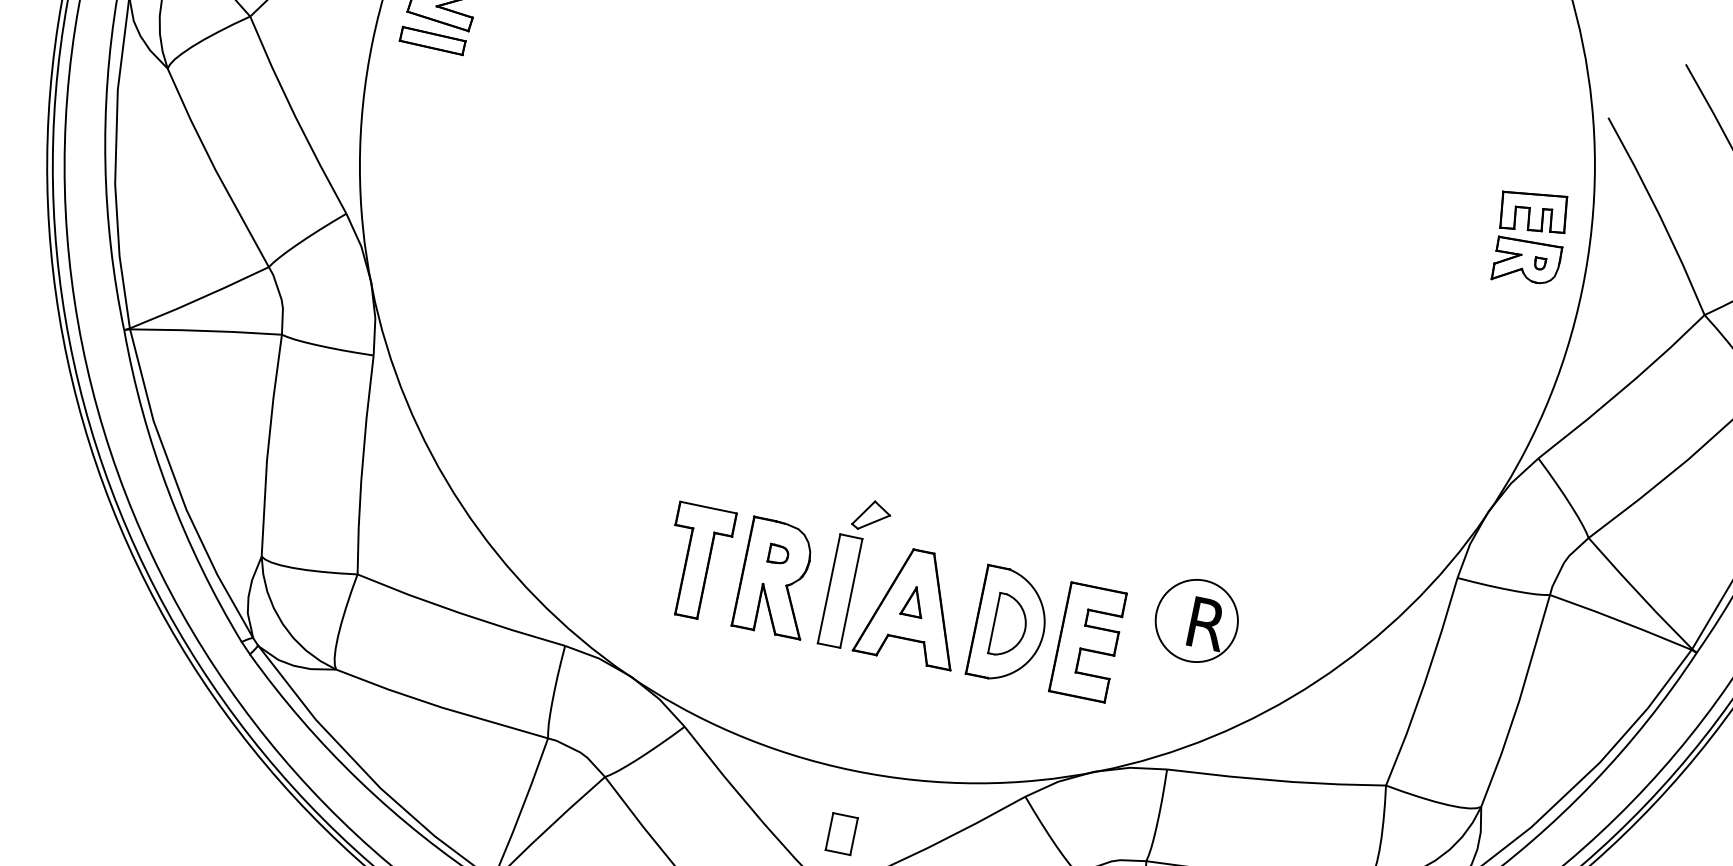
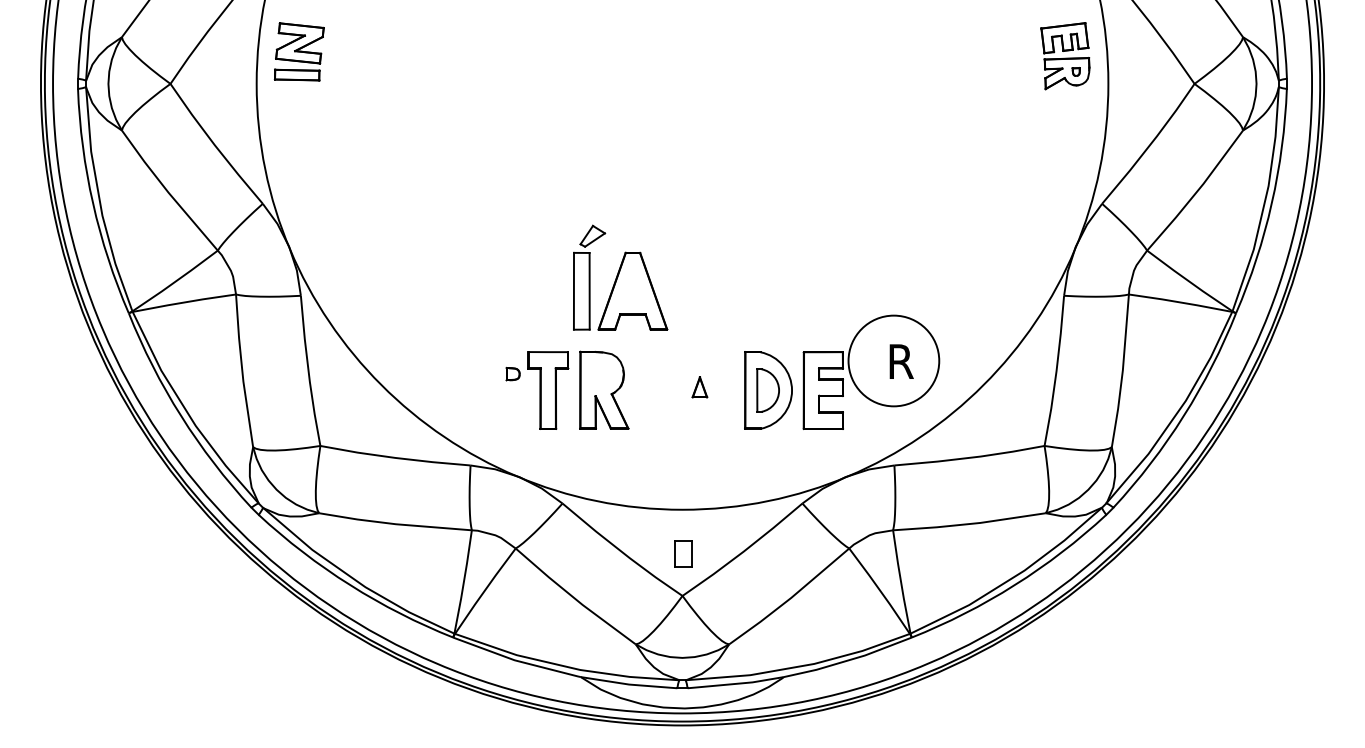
part: (777, 554) -> (512, 374), moved
part: (899, 582) -> (620, 277), moved
circle: (1196, 620) -> (893, 360), size x1.6

